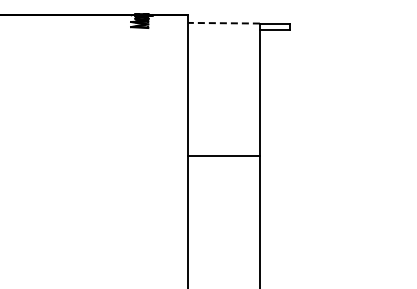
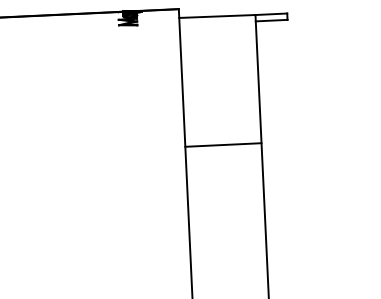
line: (223, 23) -> (216, 16), dashed -> solid
line: (223, 156) -> (222, 145), moved

